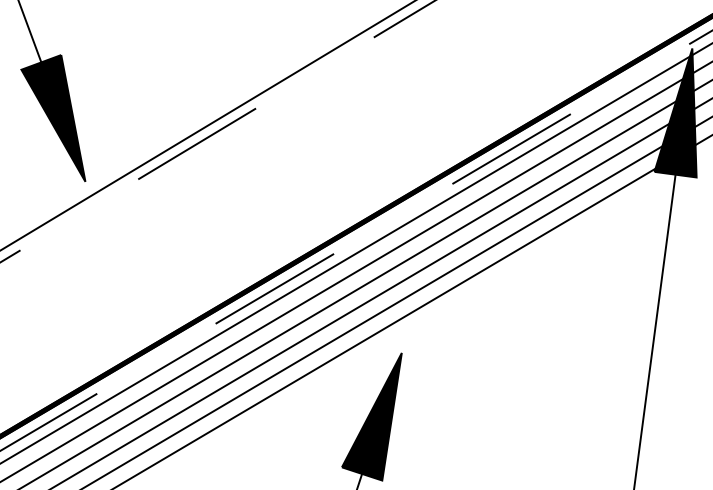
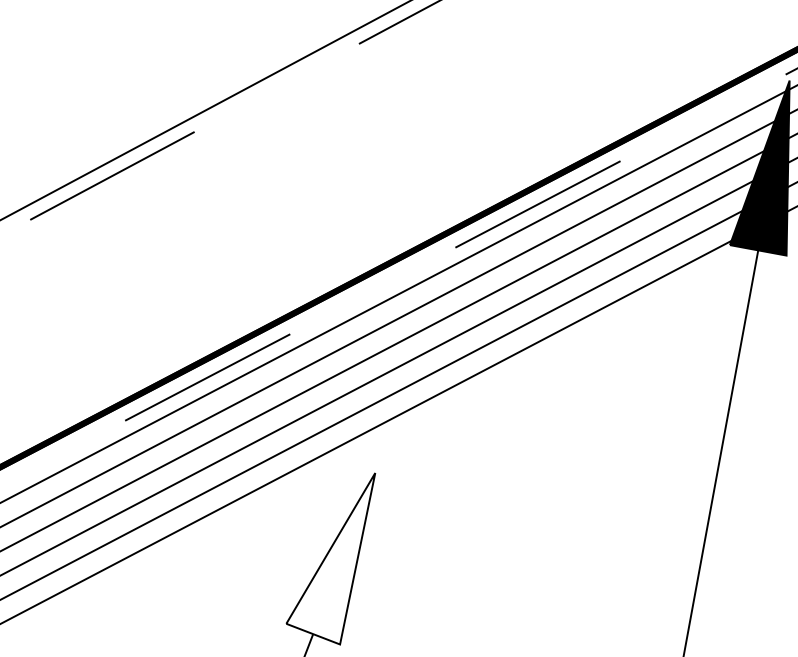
fill: (371, 416) -> (329, 556), removed

